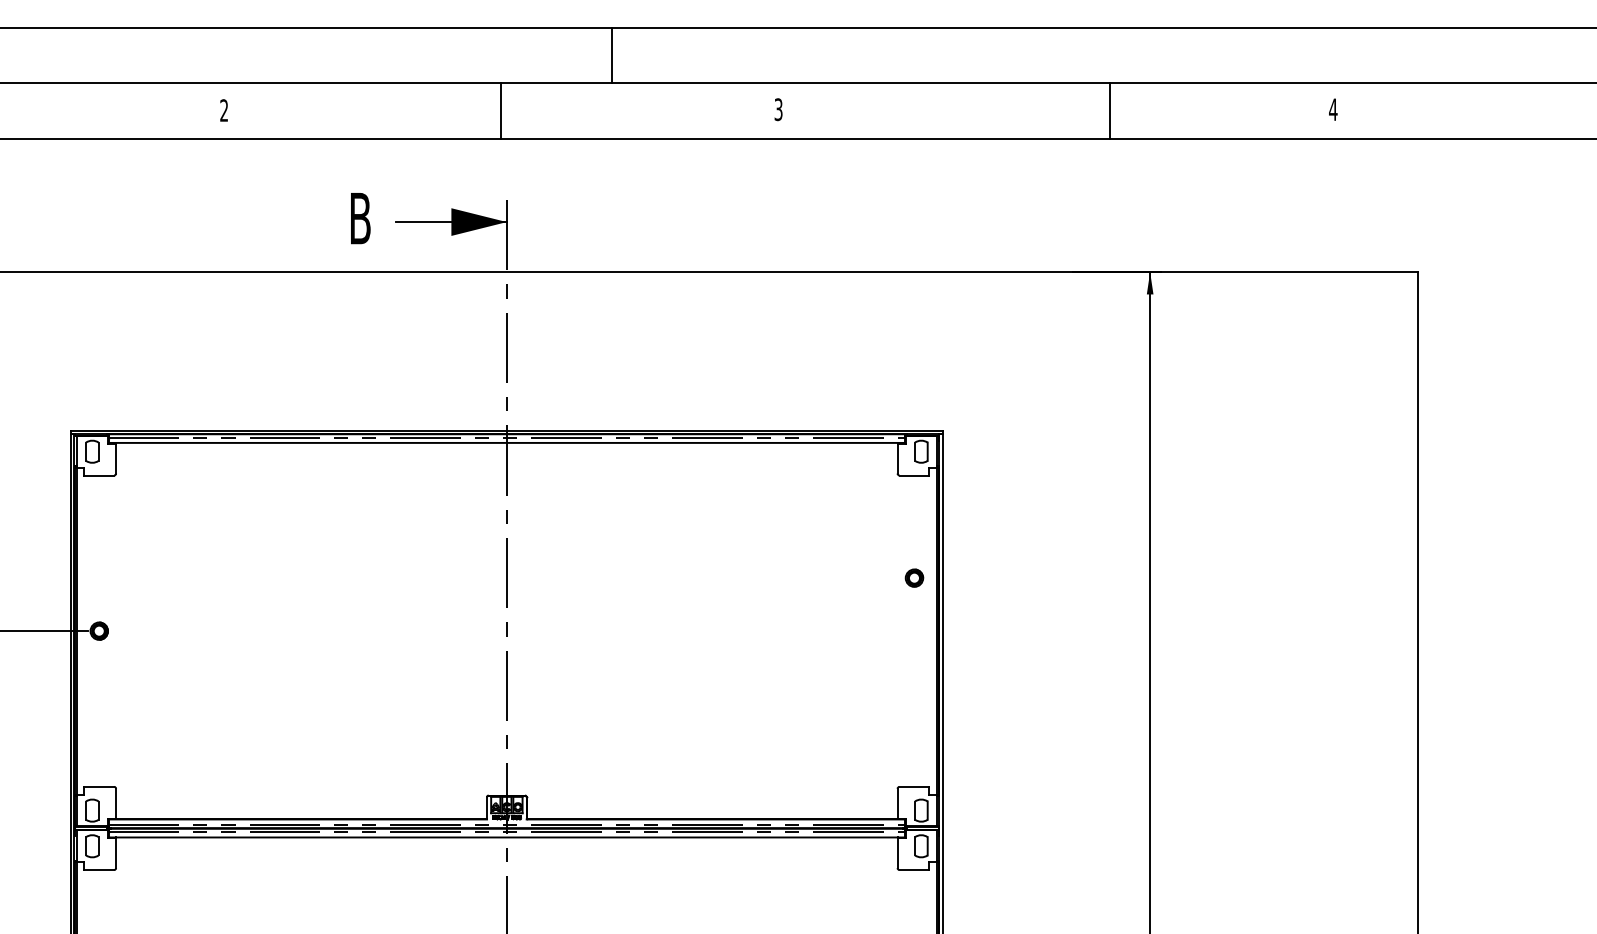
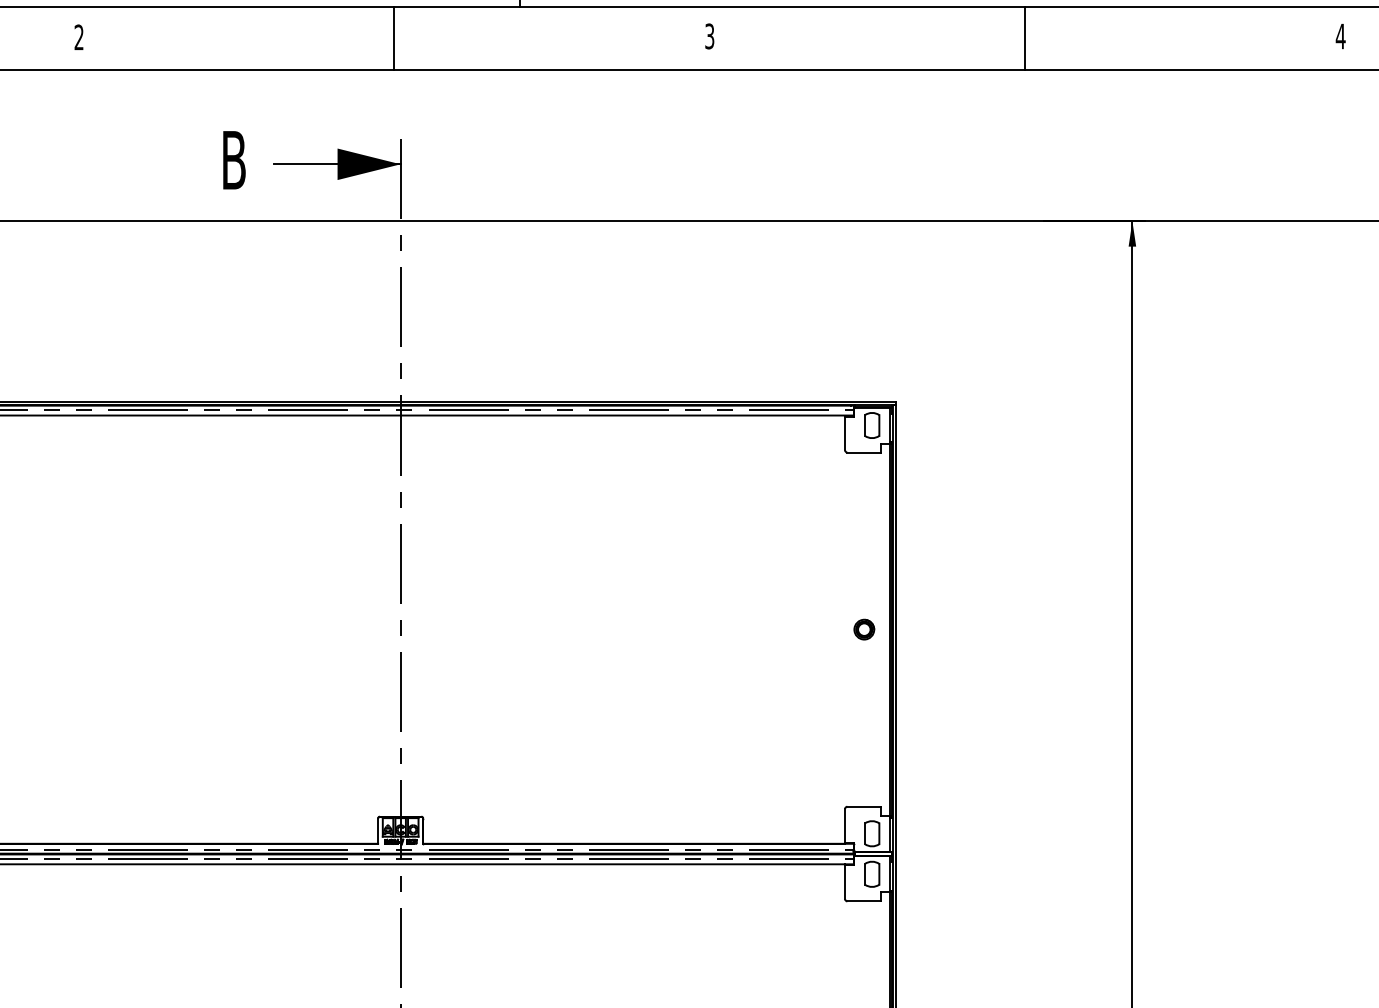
line: (1109, 110) -> (1024, 37), moved
part: (914, 577) -> (864, 628), moved

